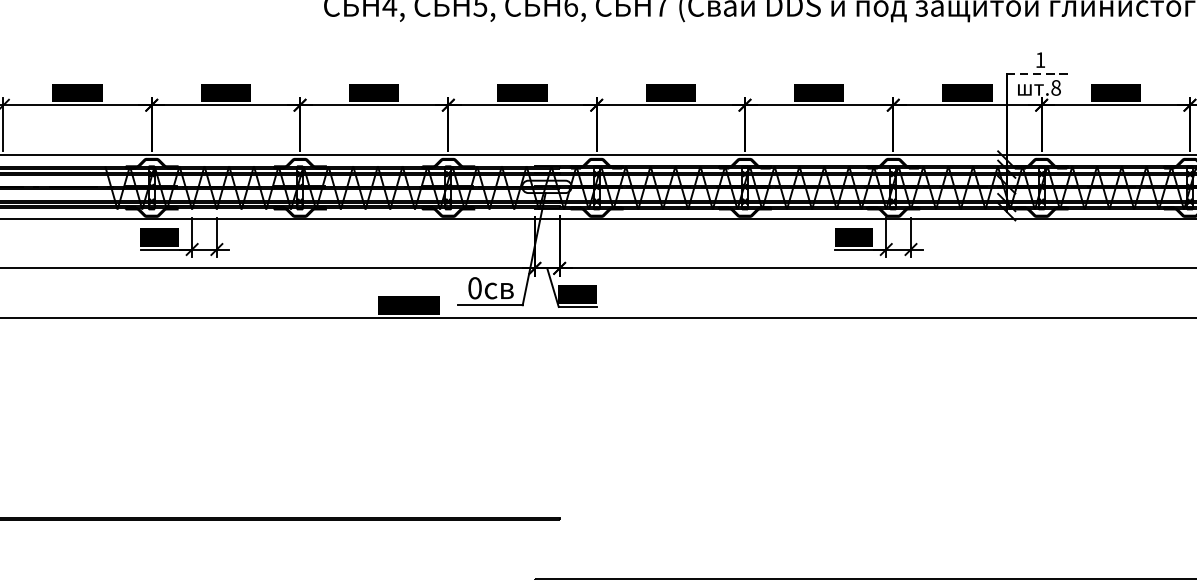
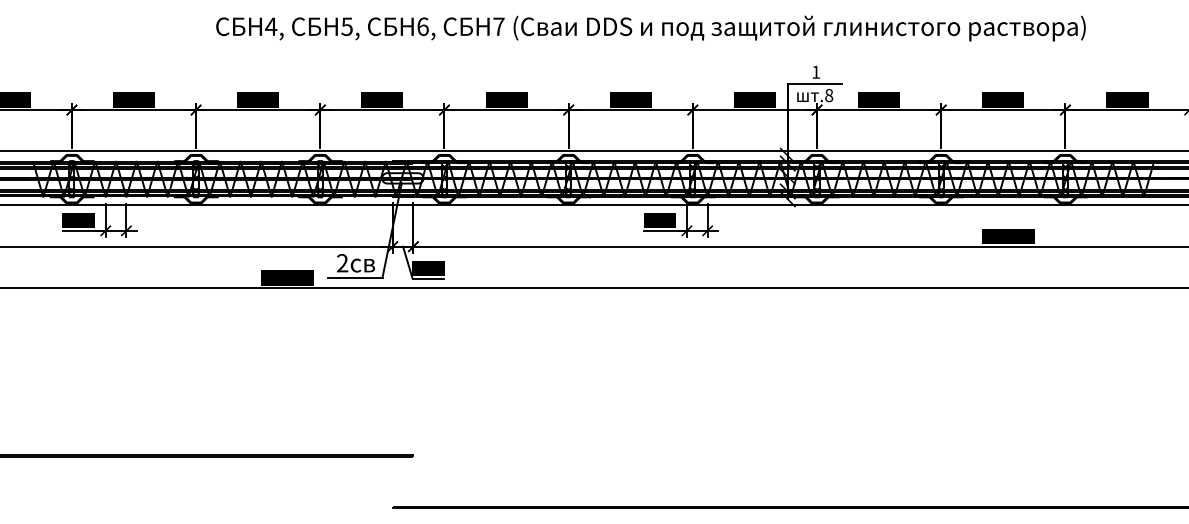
line: (1038, 73) -> (814, 83), dashed -> solid
text: (474, 288) -> (342, 263), 0 -> 2

